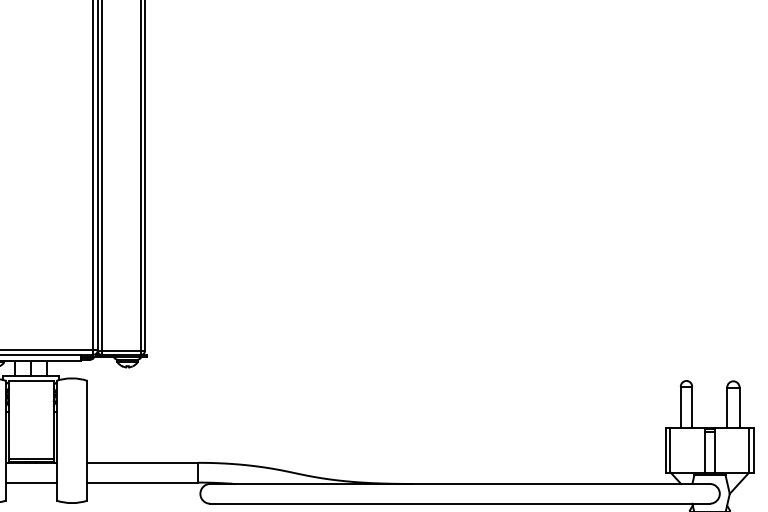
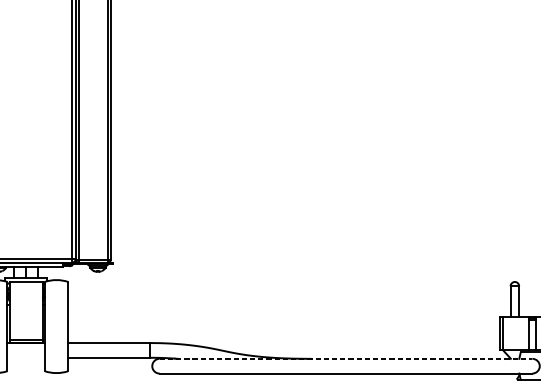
line: (30, 482) -> (25, 357), removed
line: (460, 483) -> (346, 358), solid -> dashed

